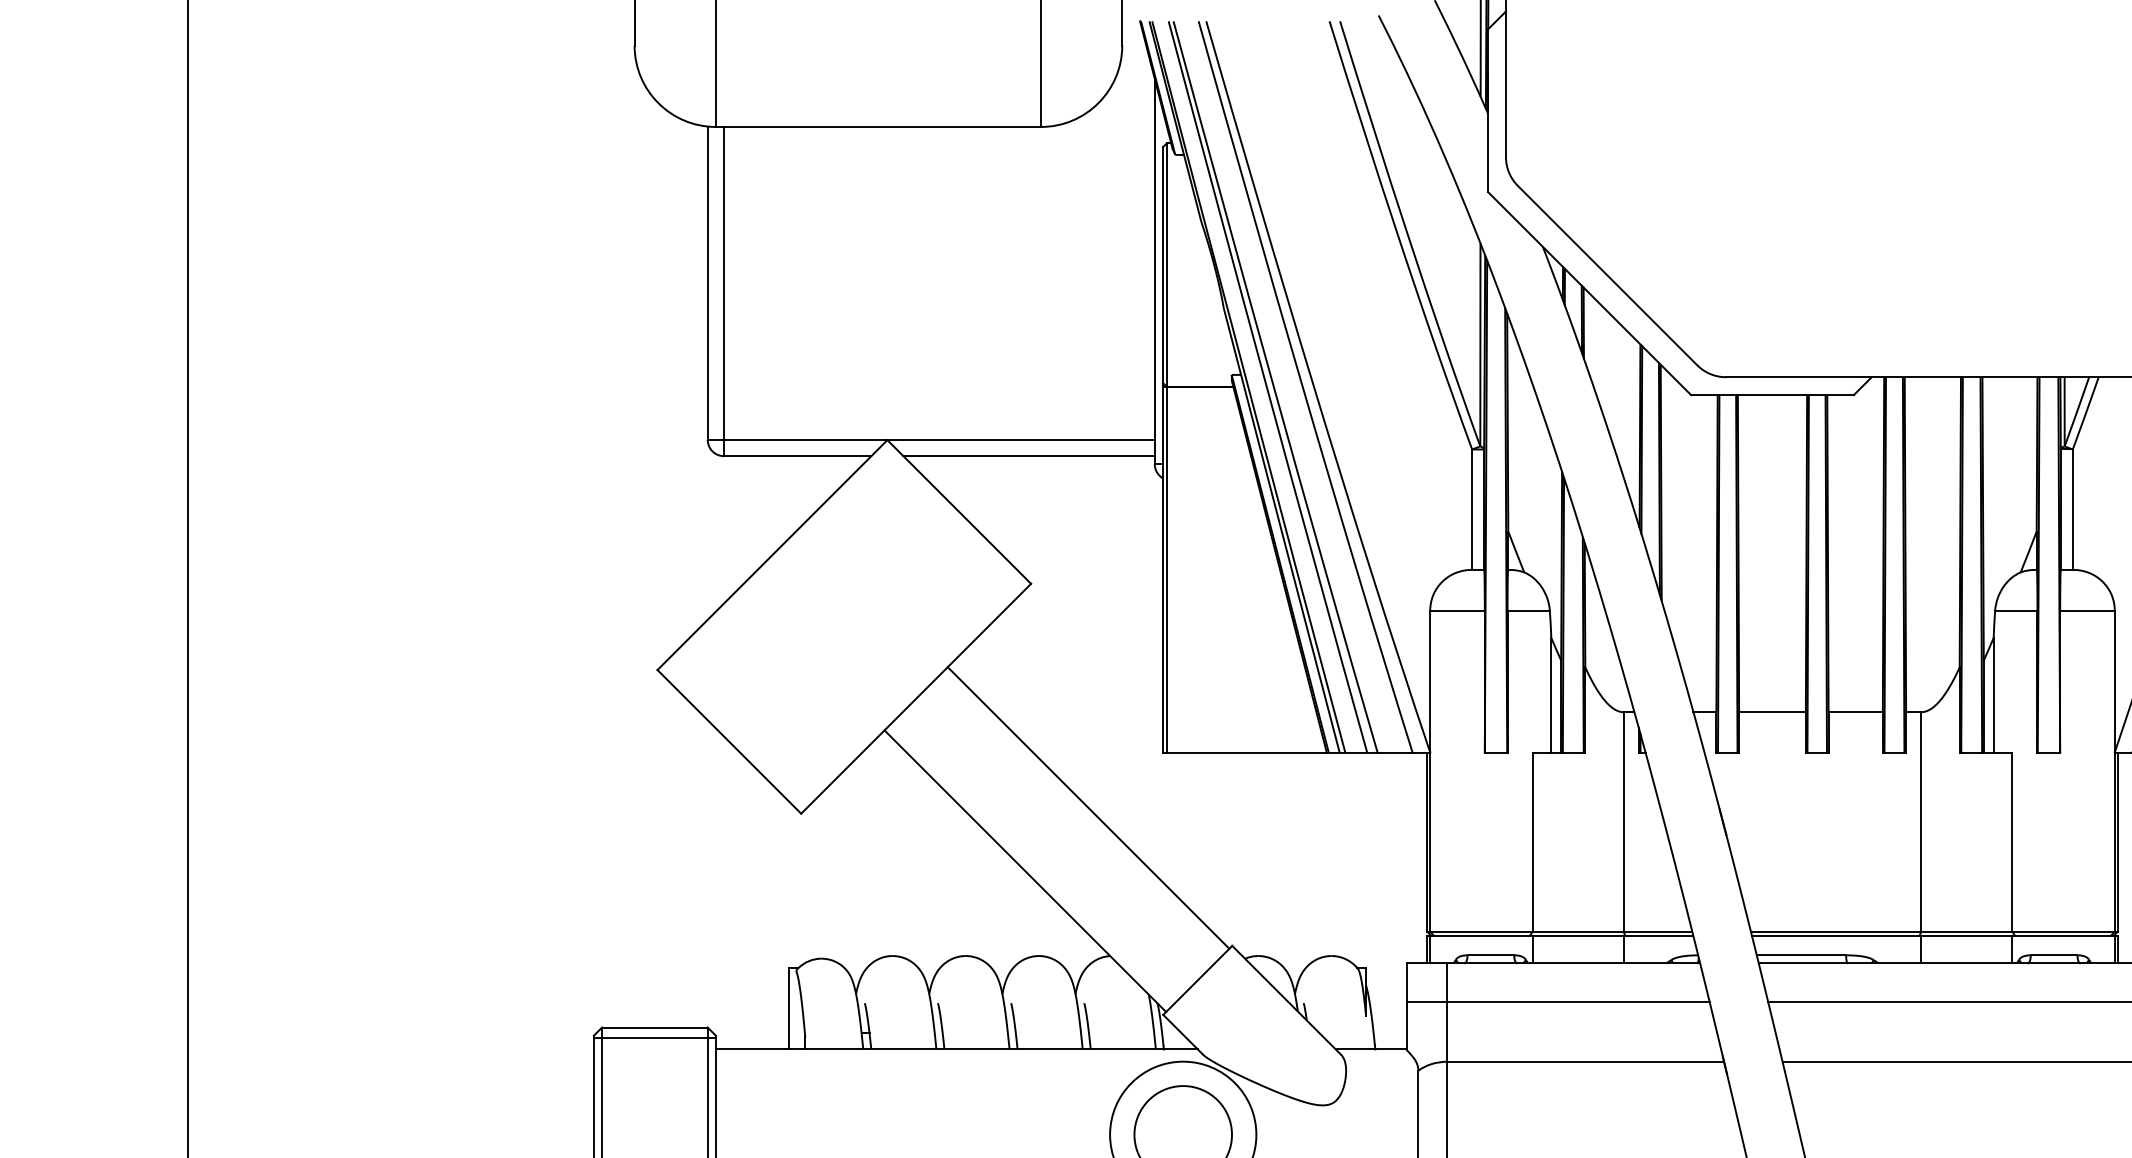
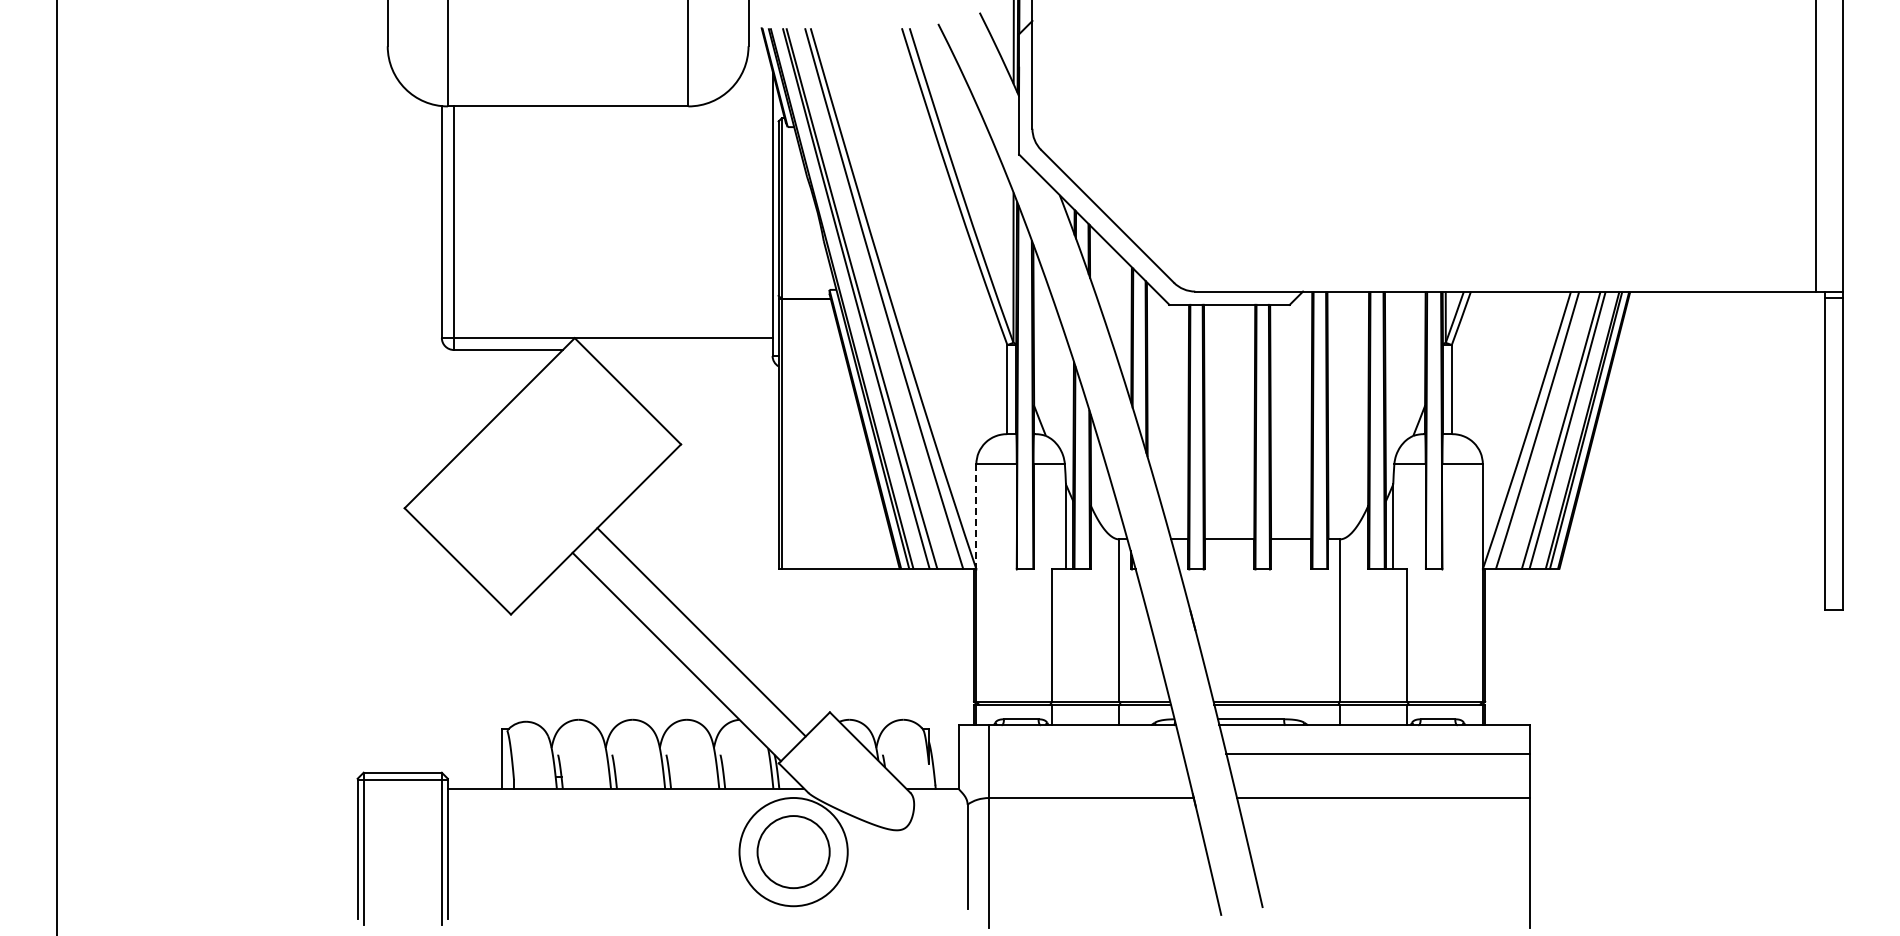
line: (1028, 455) -> (679, 349), removed
line: (1430, 682) -> (976, 517), solid -> dashed
line: (1088, 808) -> (701, 632), moved
line: (1558, 1001) -> (1071, 753), removed

